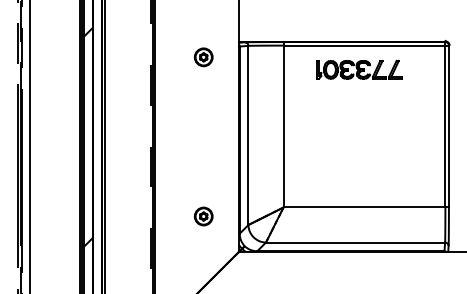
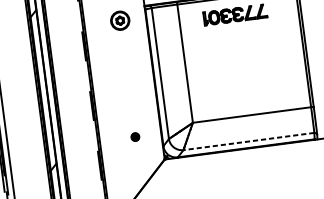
part: (203, 57) -> (120, 20), size x1.4
part: (203, 216) -> (135, 137), size x0.6
line: (355, 242) -> (248, 141), solid -> dashed

